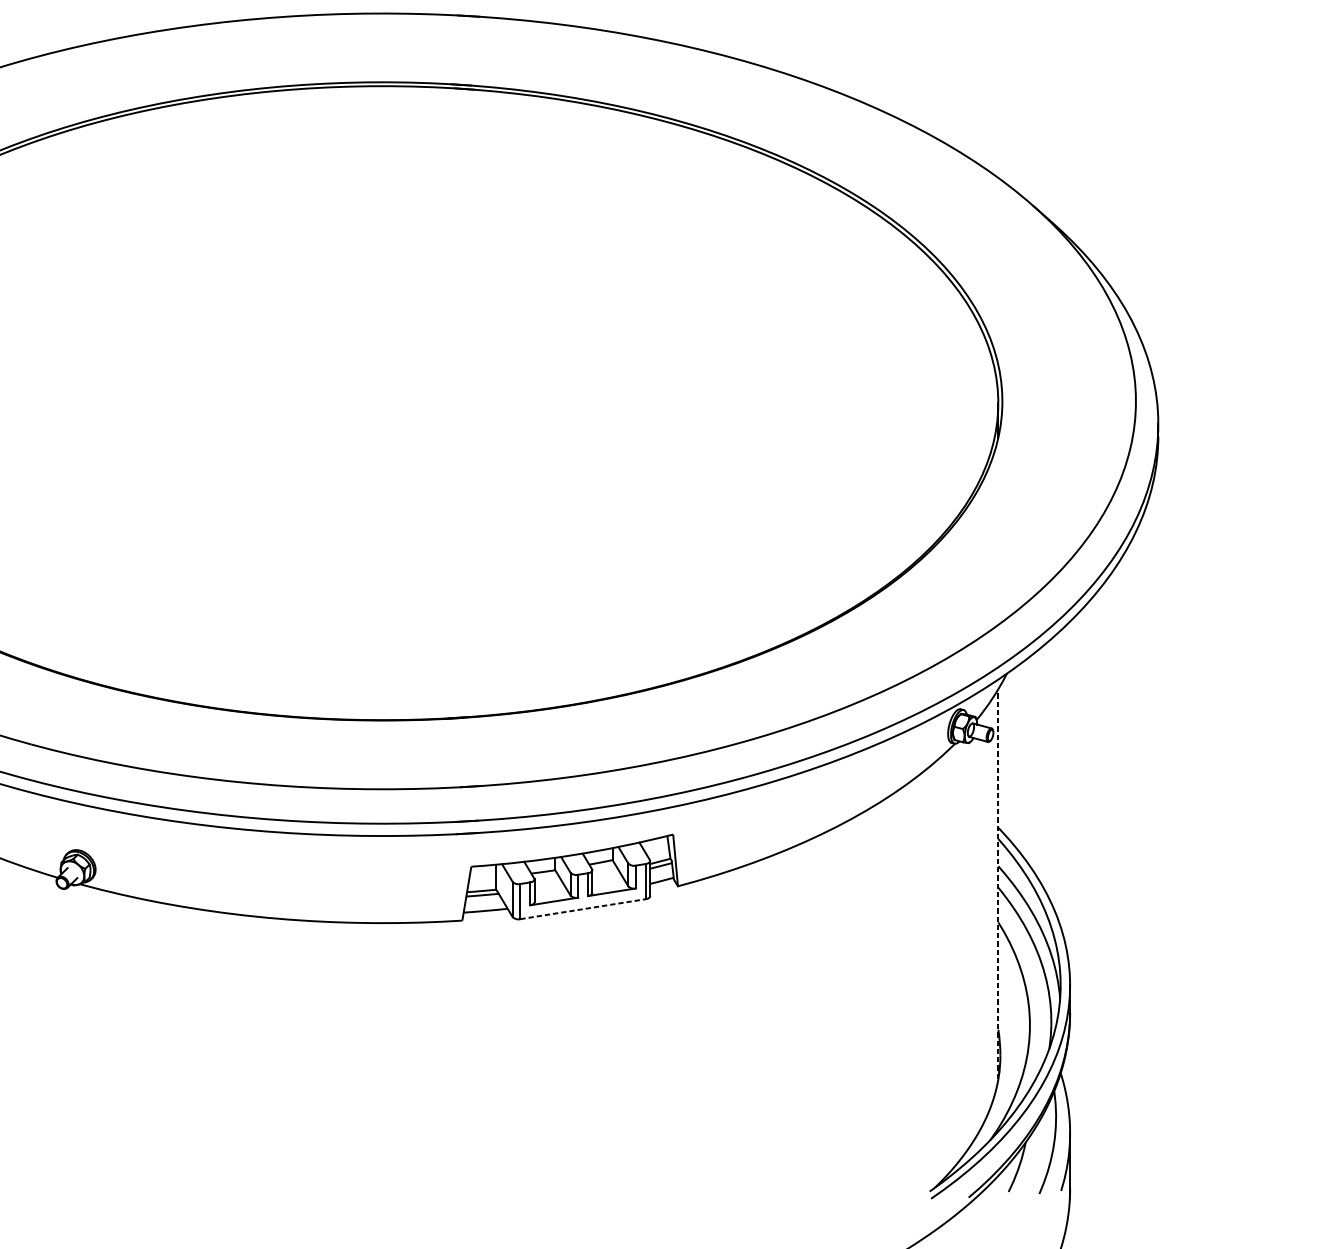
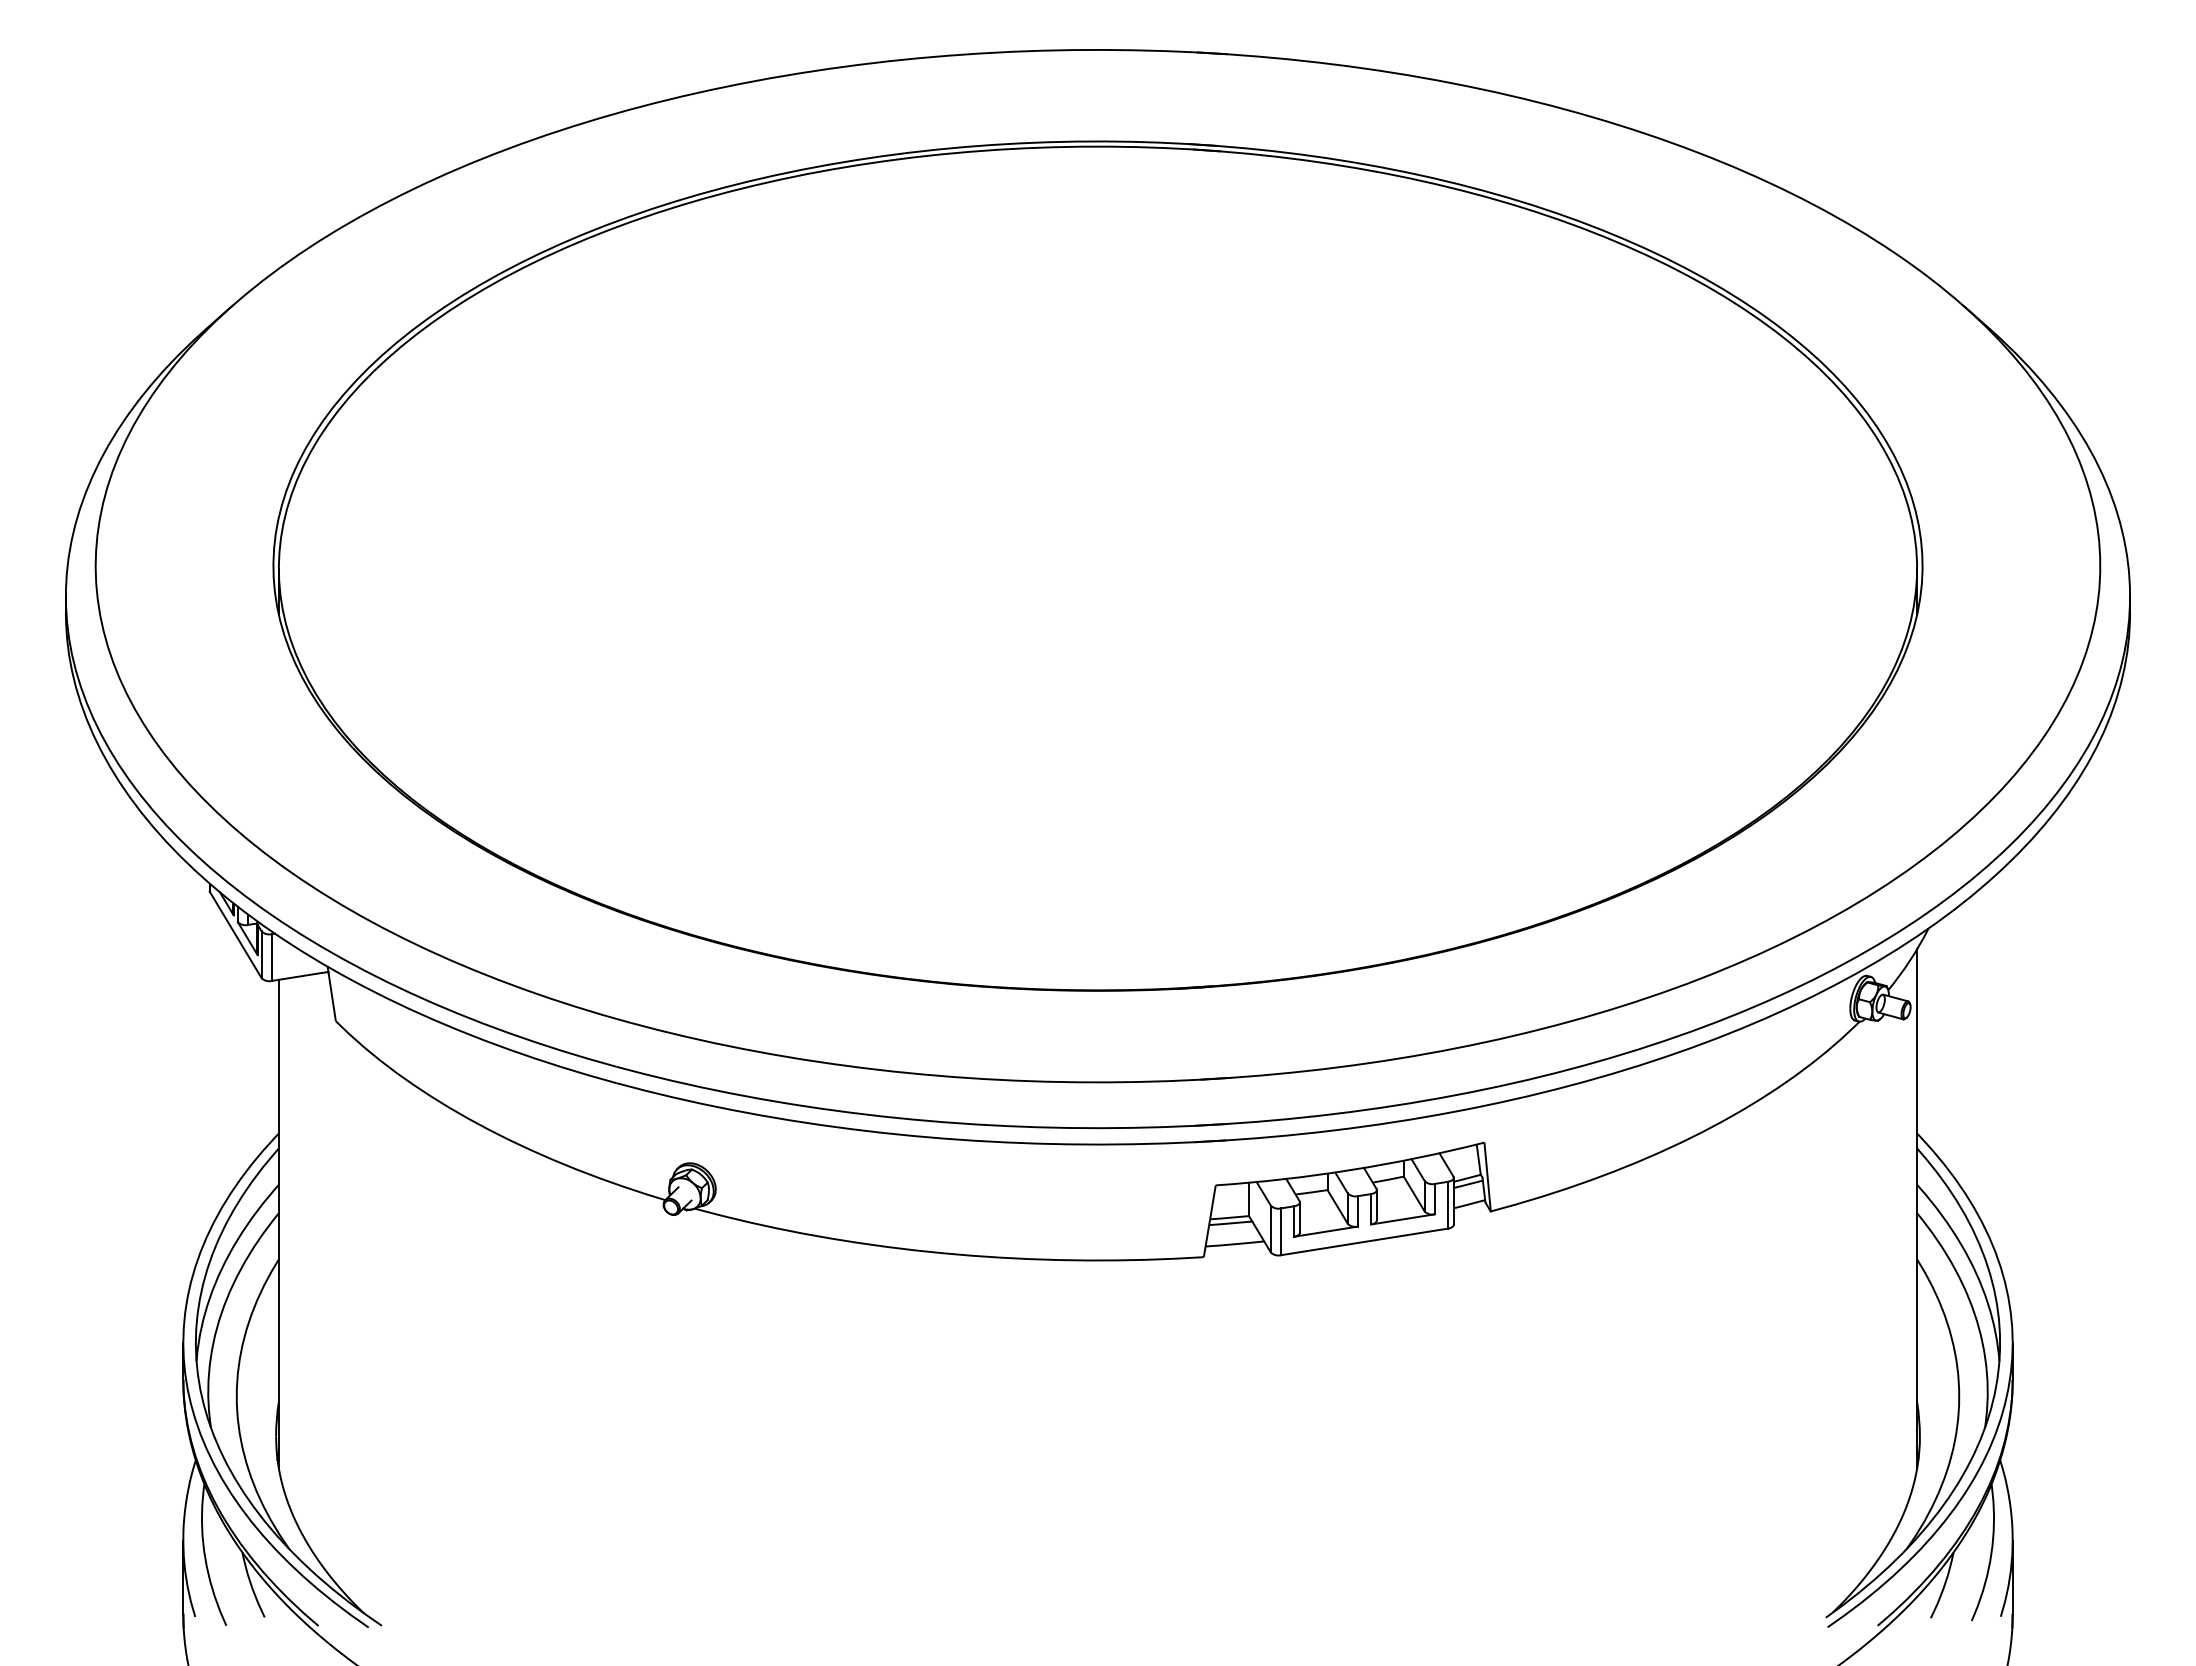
line: (998, 884) -> (1917, 1208), dashed -> solid
line: (583, 908) -> (1364, 1241), dashed -> solid

